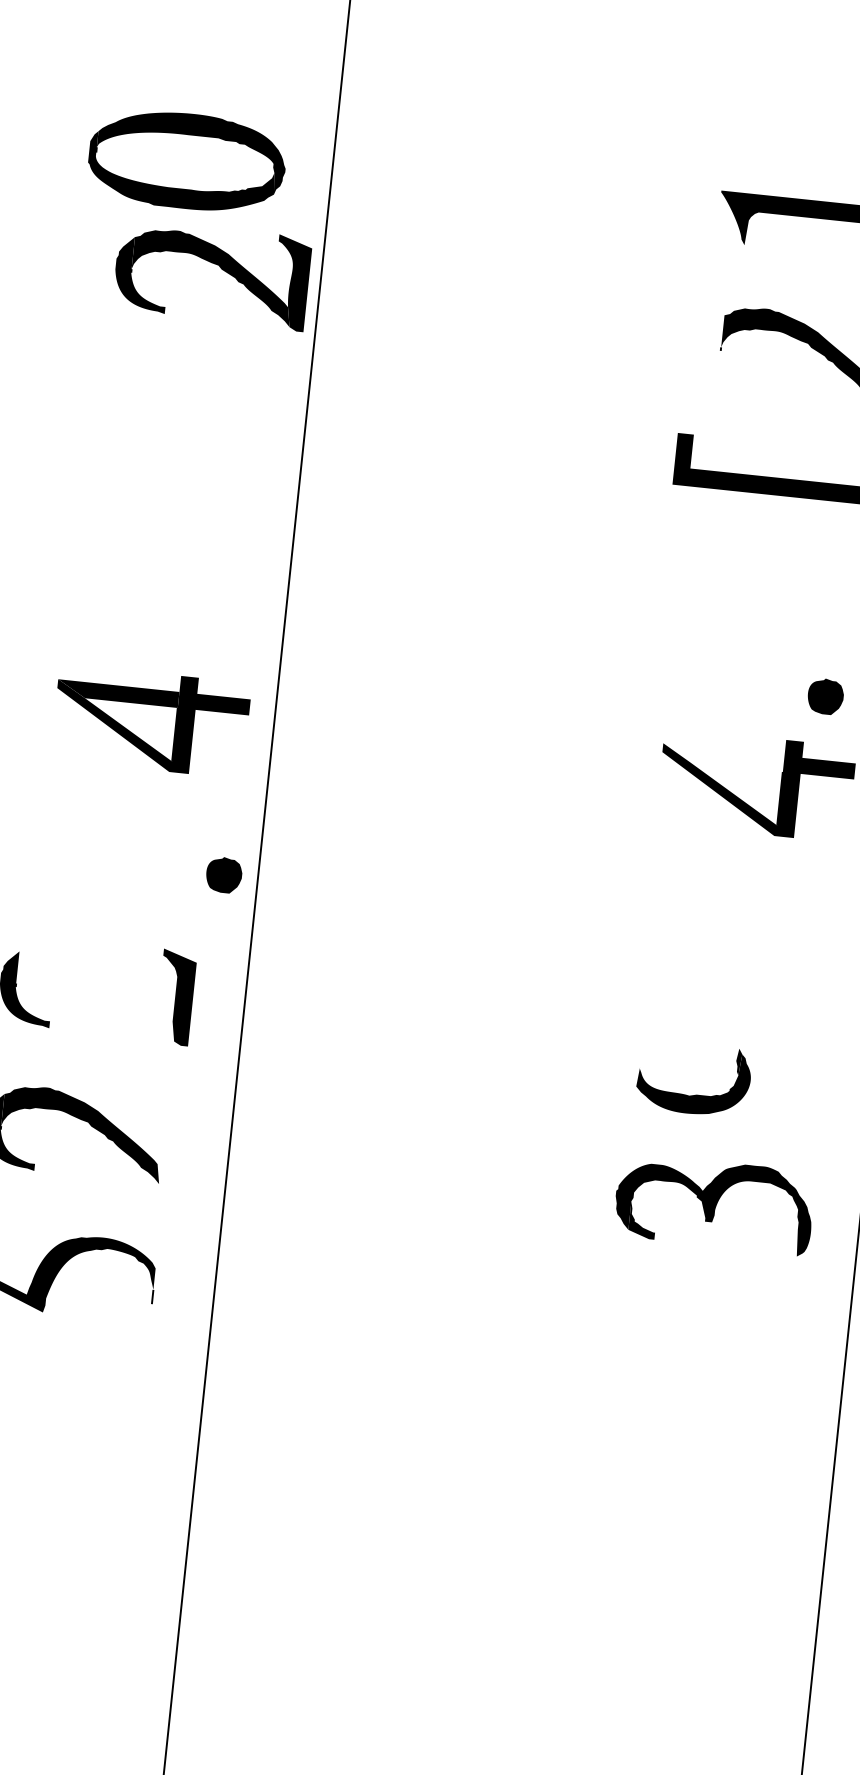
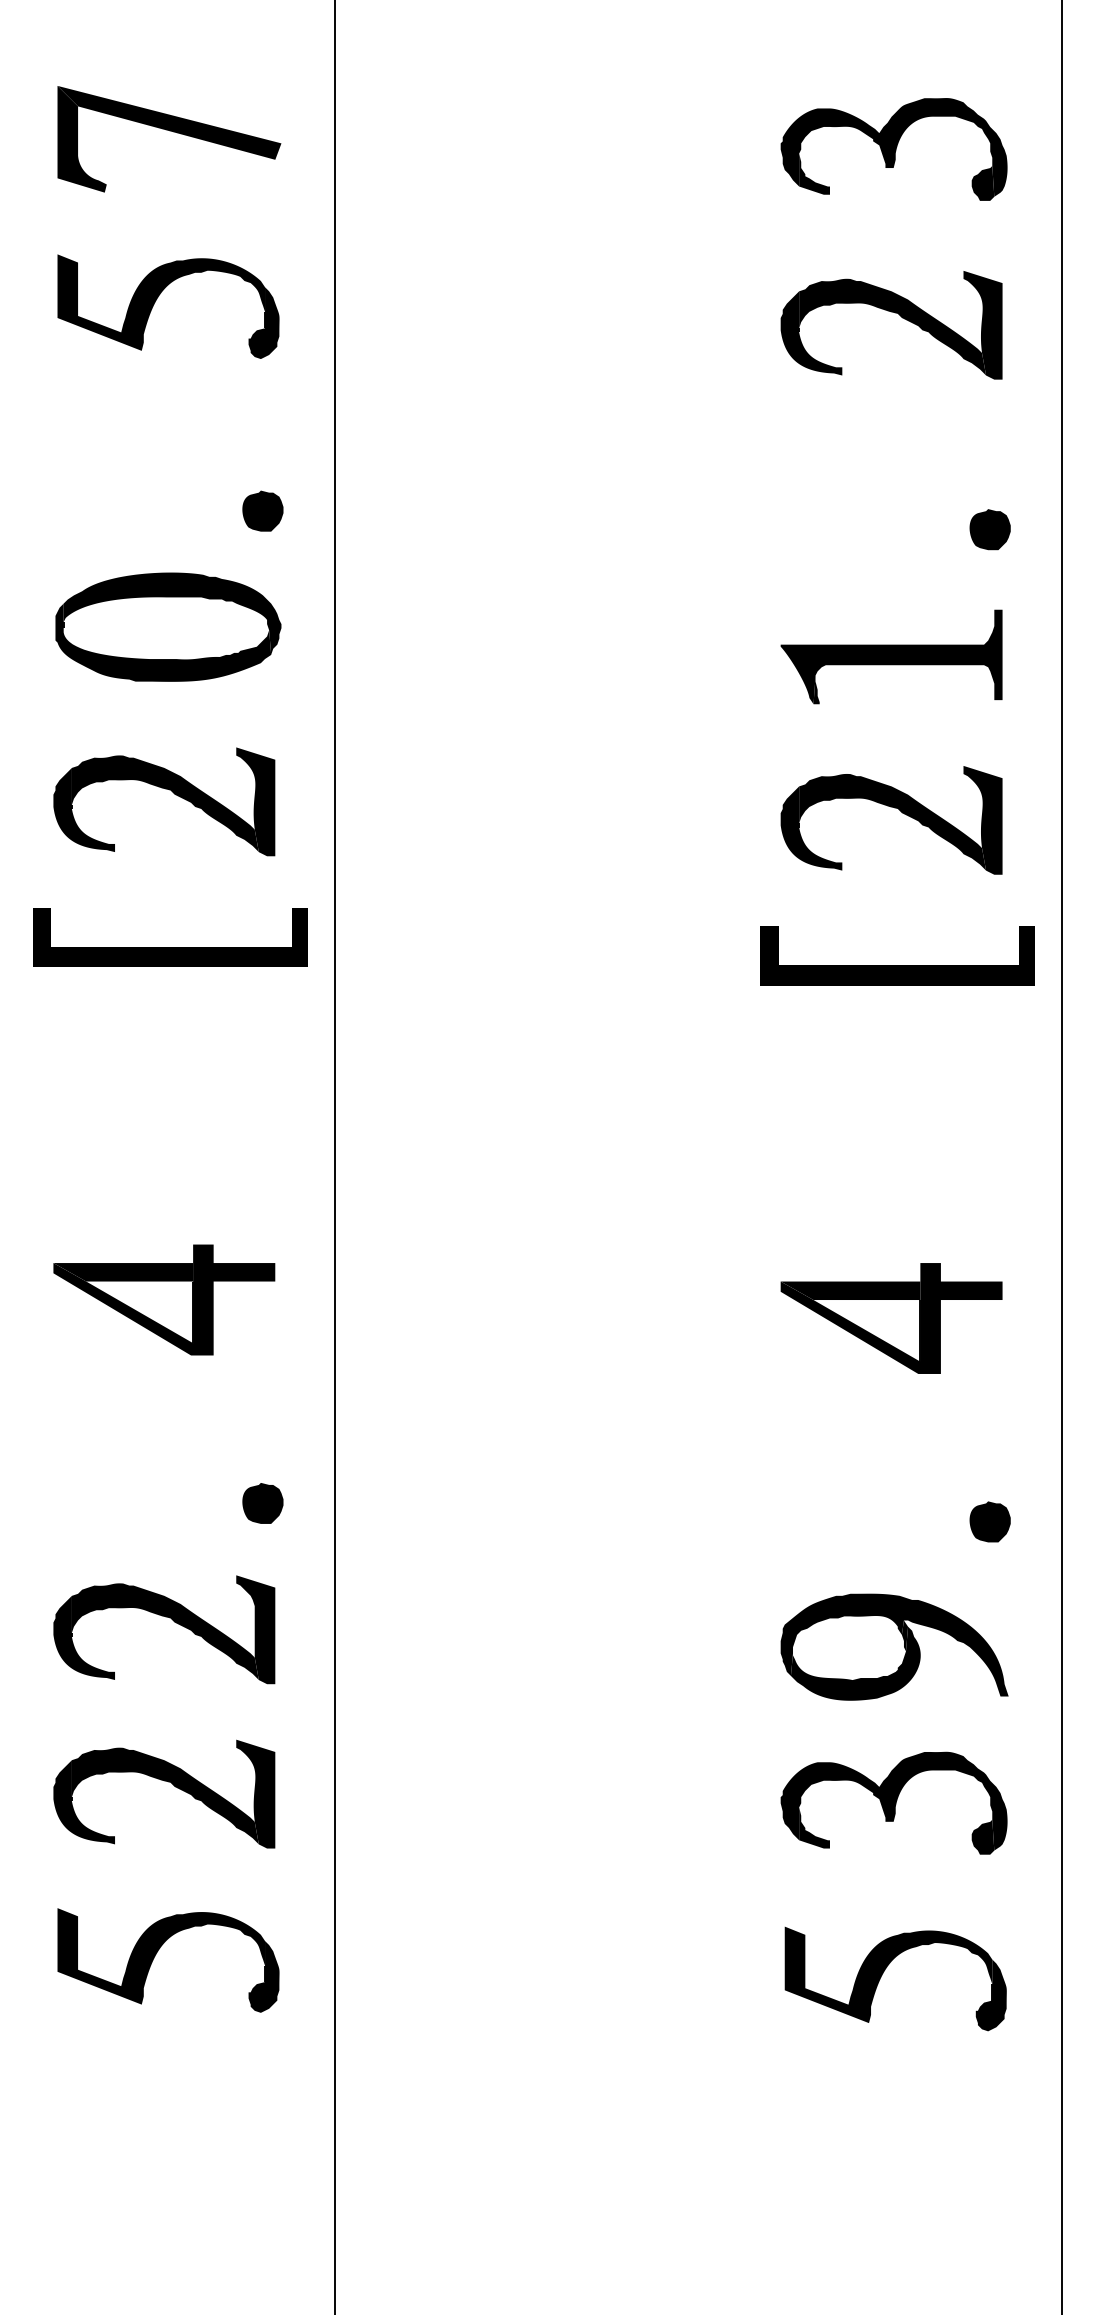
fill: (283, 26) -> (262, 510), added
part: (187, 160) -> (168, 626), moved
fill: (748, 232) -> (816, 689), added
part: (214, 264) -> (165, 789), moved
fill: (731, 352) -> (811, 828), added
part: (164, 397) -> (170, 947), added
part: (825, 696) -> (989, 1521), moved
part: (151, 721) -> (164, 1299), moved
fill: (720, 784) -> (850, 1321), added
part: (223, 875) -> (262, 1503), moved
fill: (96, 990) -> (164, 1631), added
fill: (728, 1068) -> (894, 1644), added
fill: (160, 1139) -> (255, 1793), added
fill: (787, 1243) -> (982, 1836), added
fill: (151, 1299) -> (263, 1976), added
part: (691, 1350) -> (885, 1970), added

